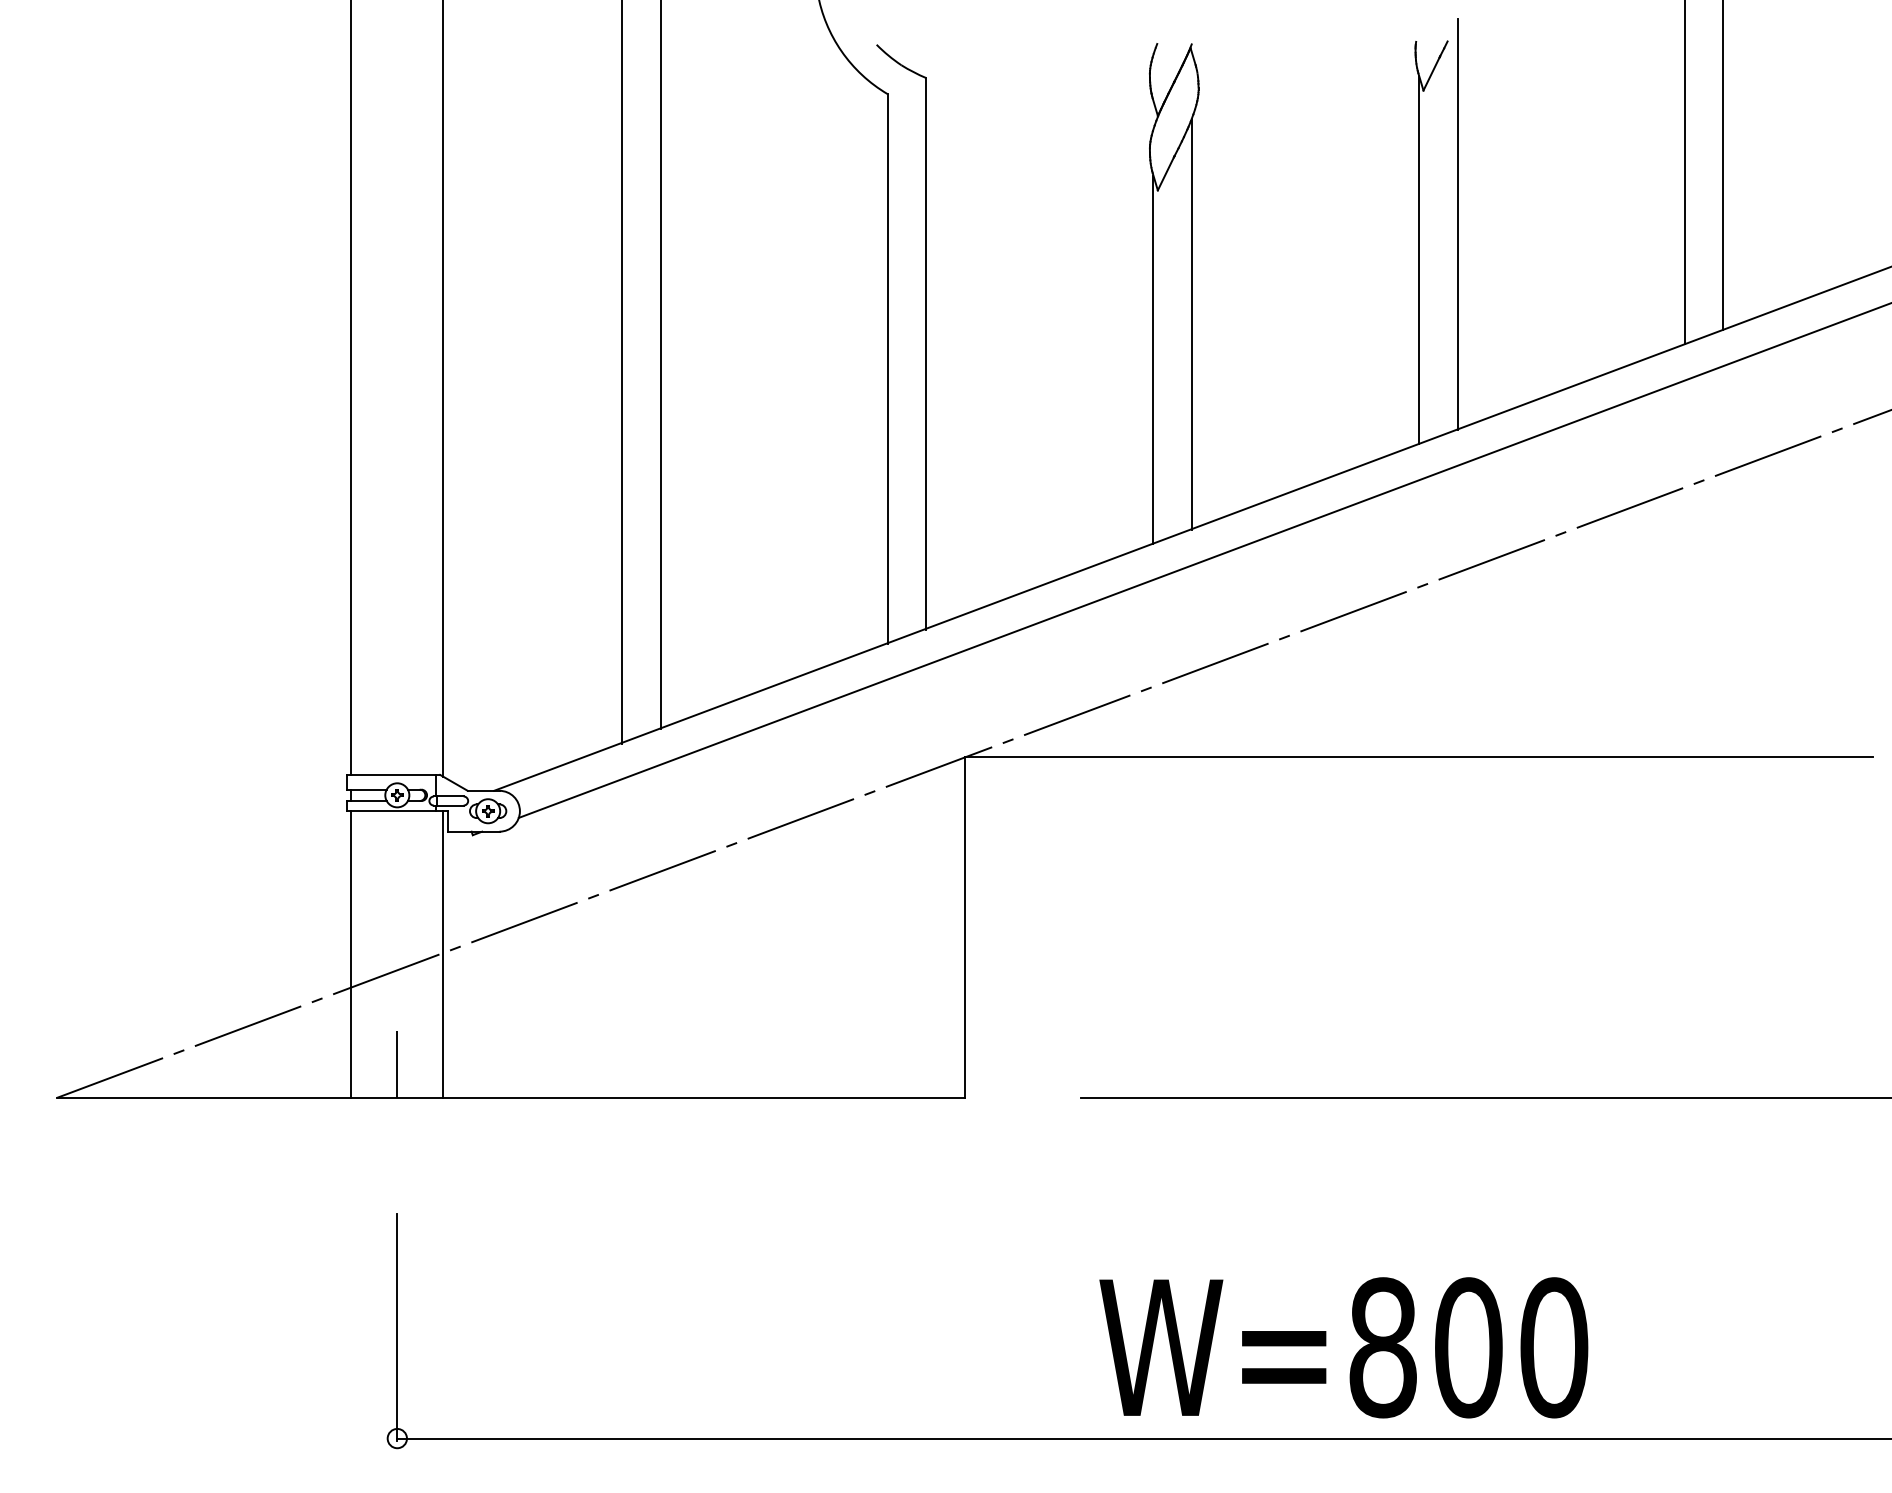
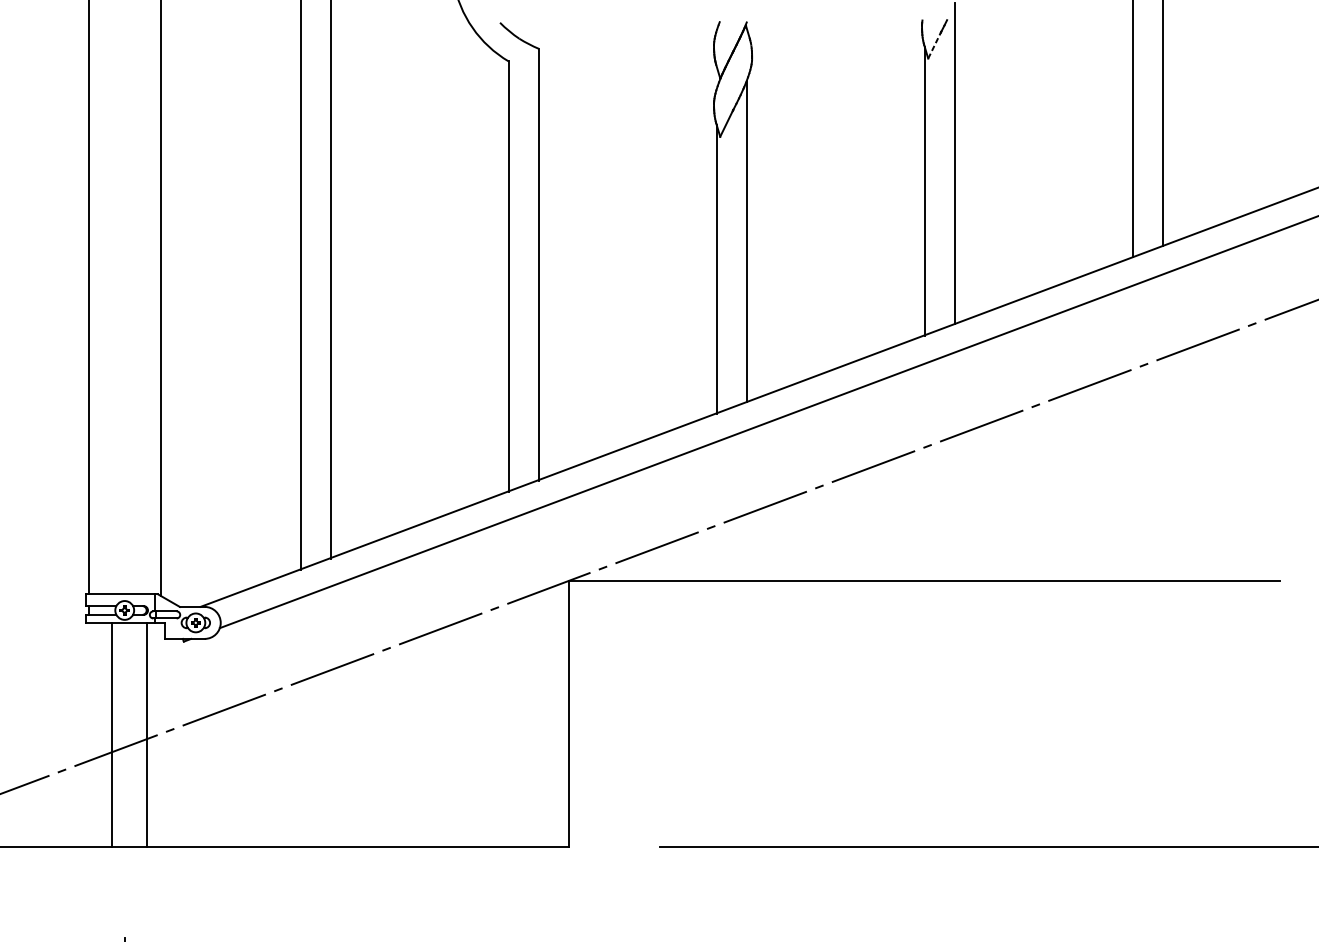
line: (1431, 73) -> (934, 45), solid -> dashed
line: (351, 954) -> (146, 735), moved
line: (443, 954) -> (112, 735), moved
line: (397, 1064) -> (124, 821), removed

